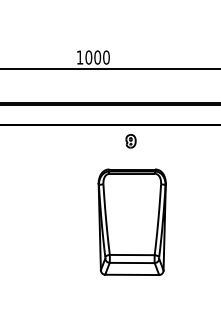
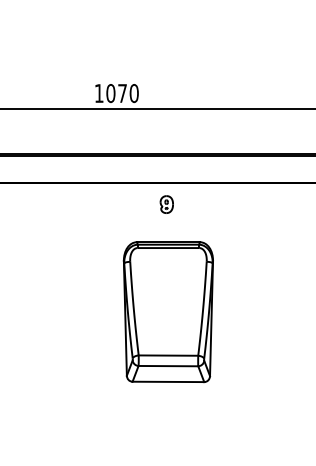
text: (97, 57) -> (122, 93), 1000 -> 1070

